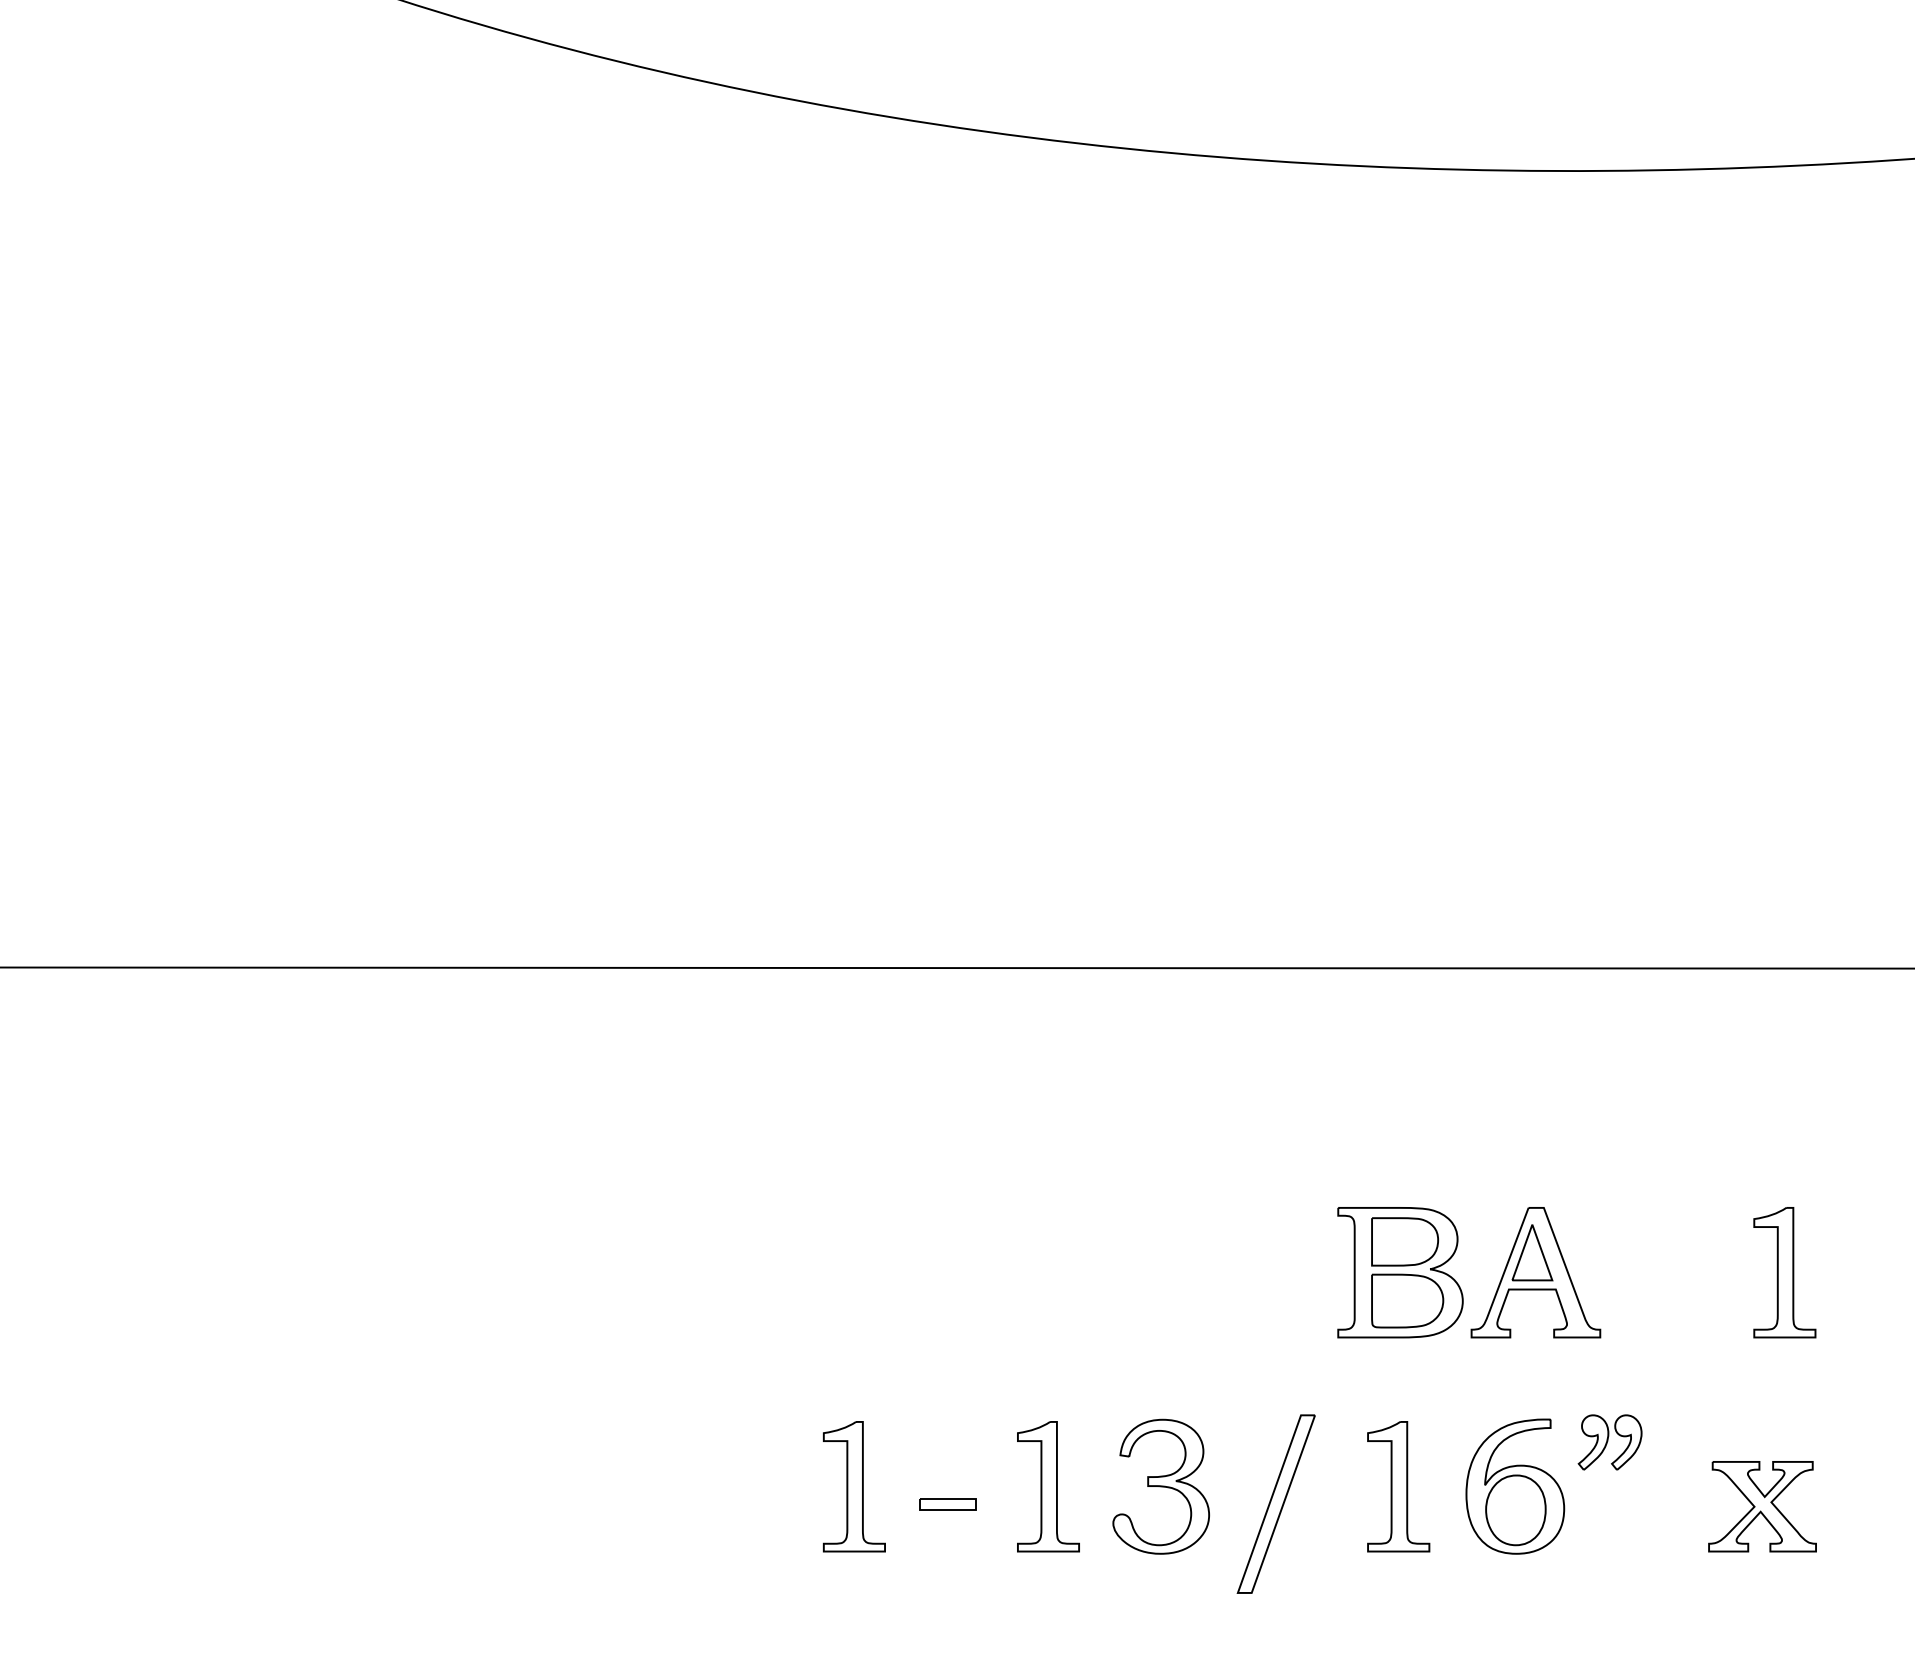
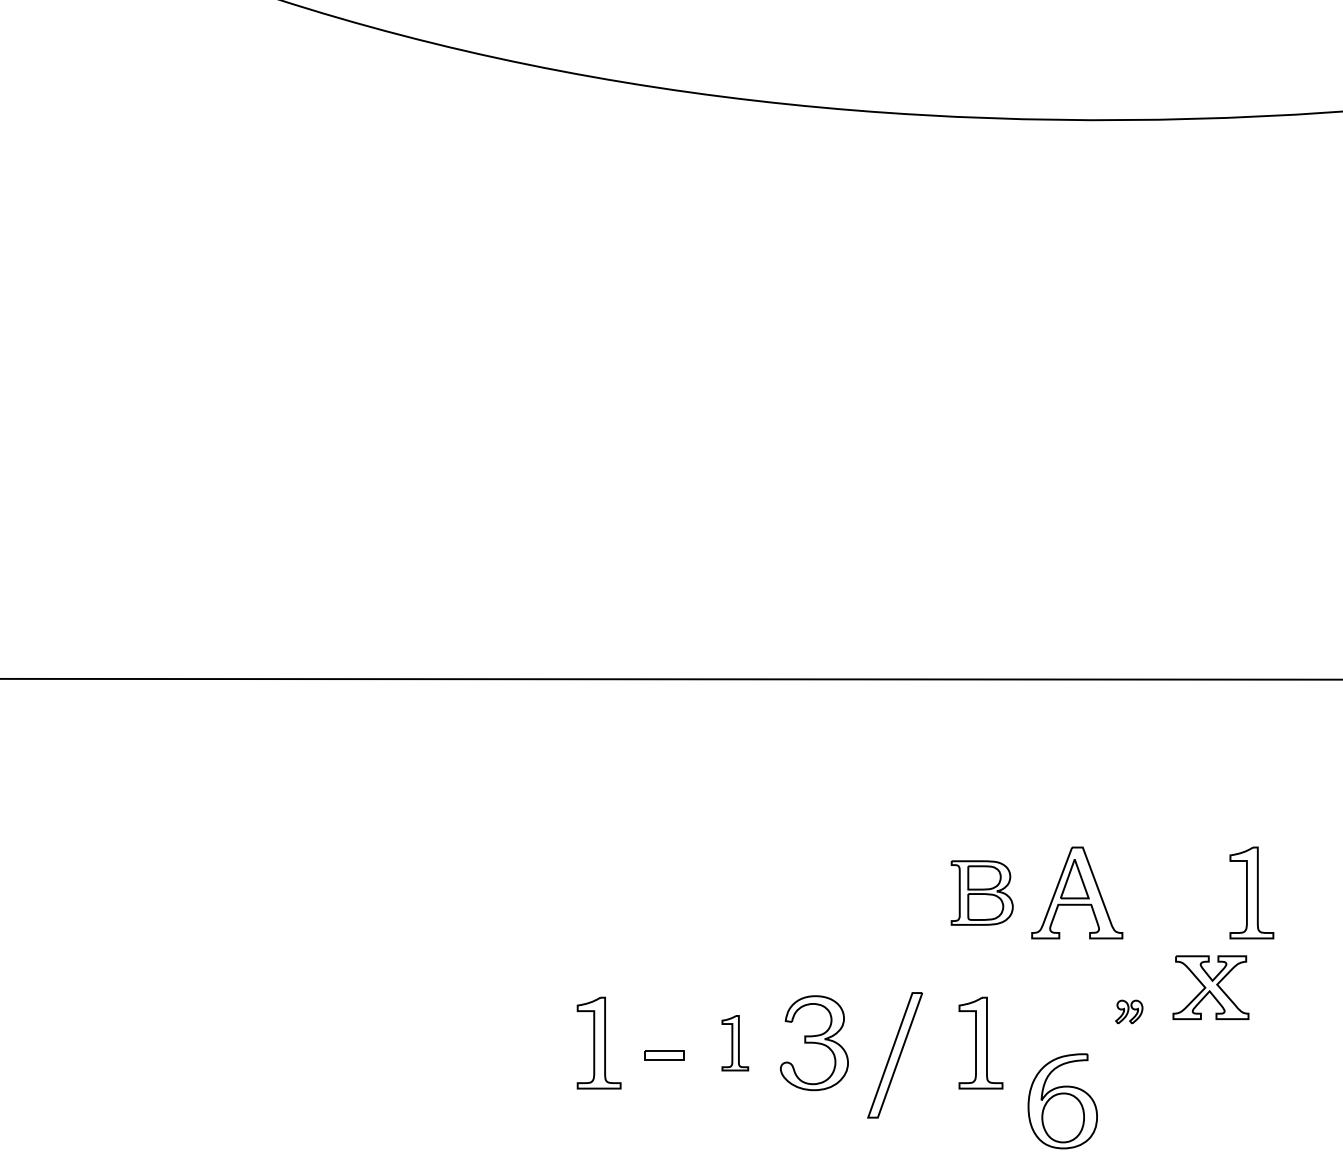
part: (1400, 1272) -> (982, 892), size x0.7
part: (1609, 1442) -> (1128, 1012), size x0.6
part: (1048, 1486) -> (735, 1042), size x0.6
part: (1515, 1486) -> (1062, 1101), moved
part: (1762, 1506) -> (1210, 987), moved

